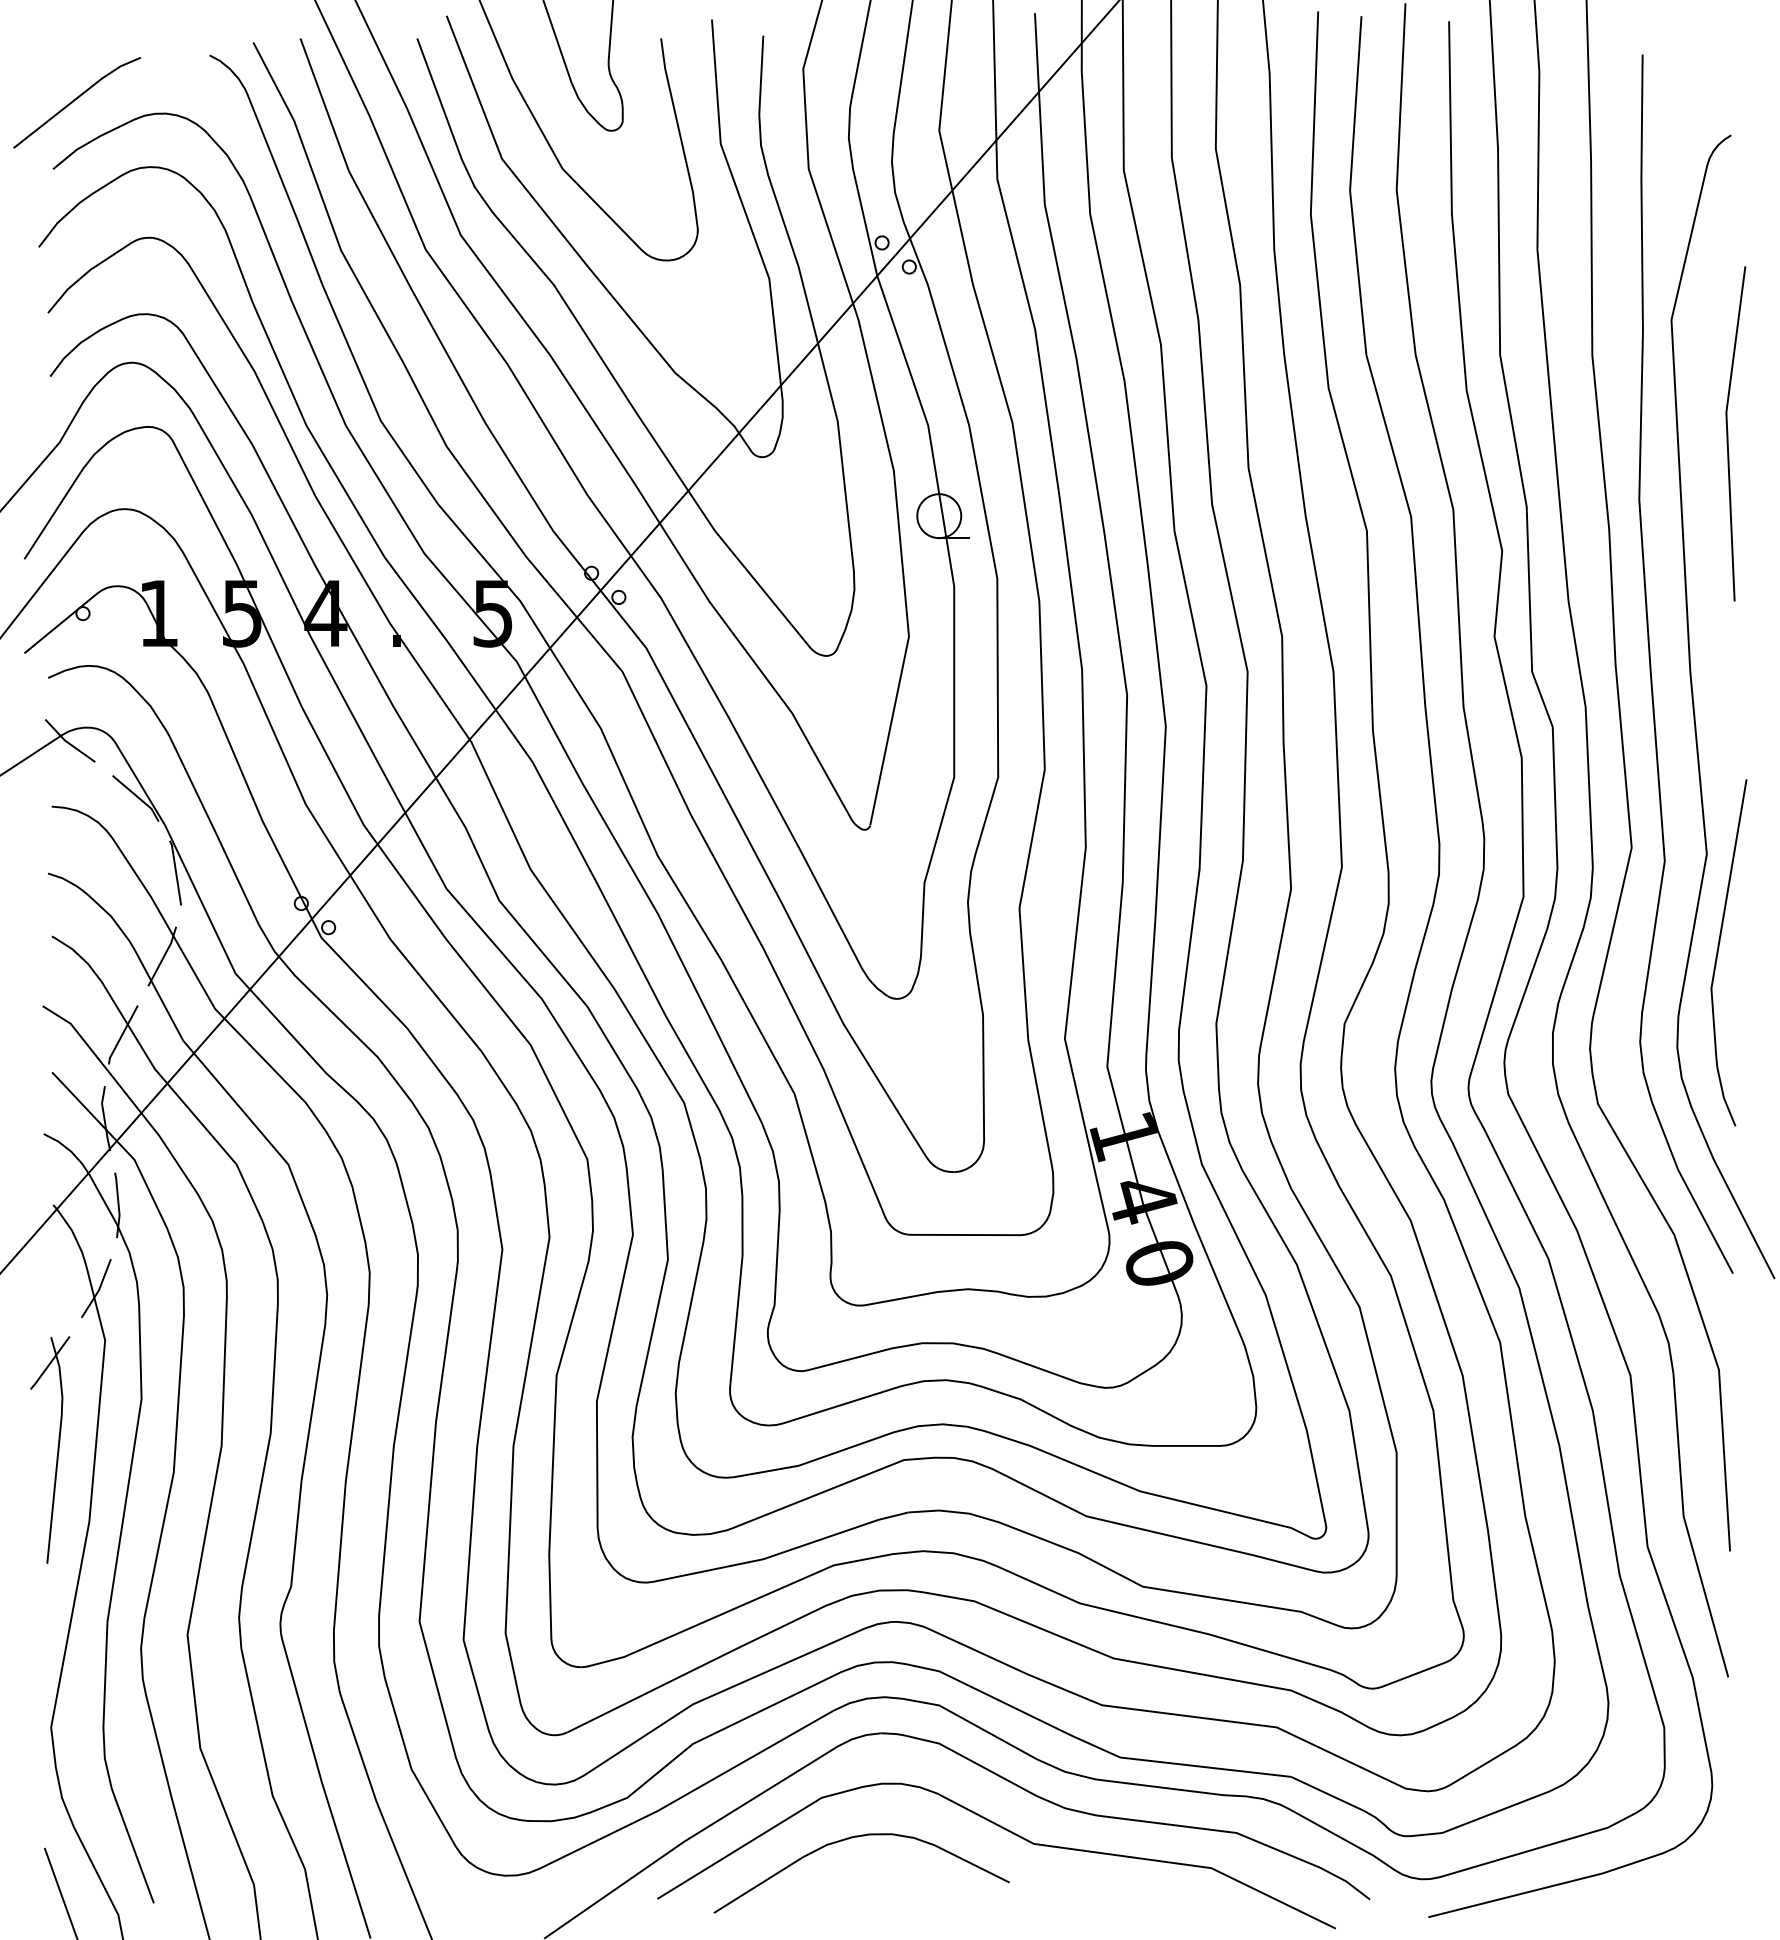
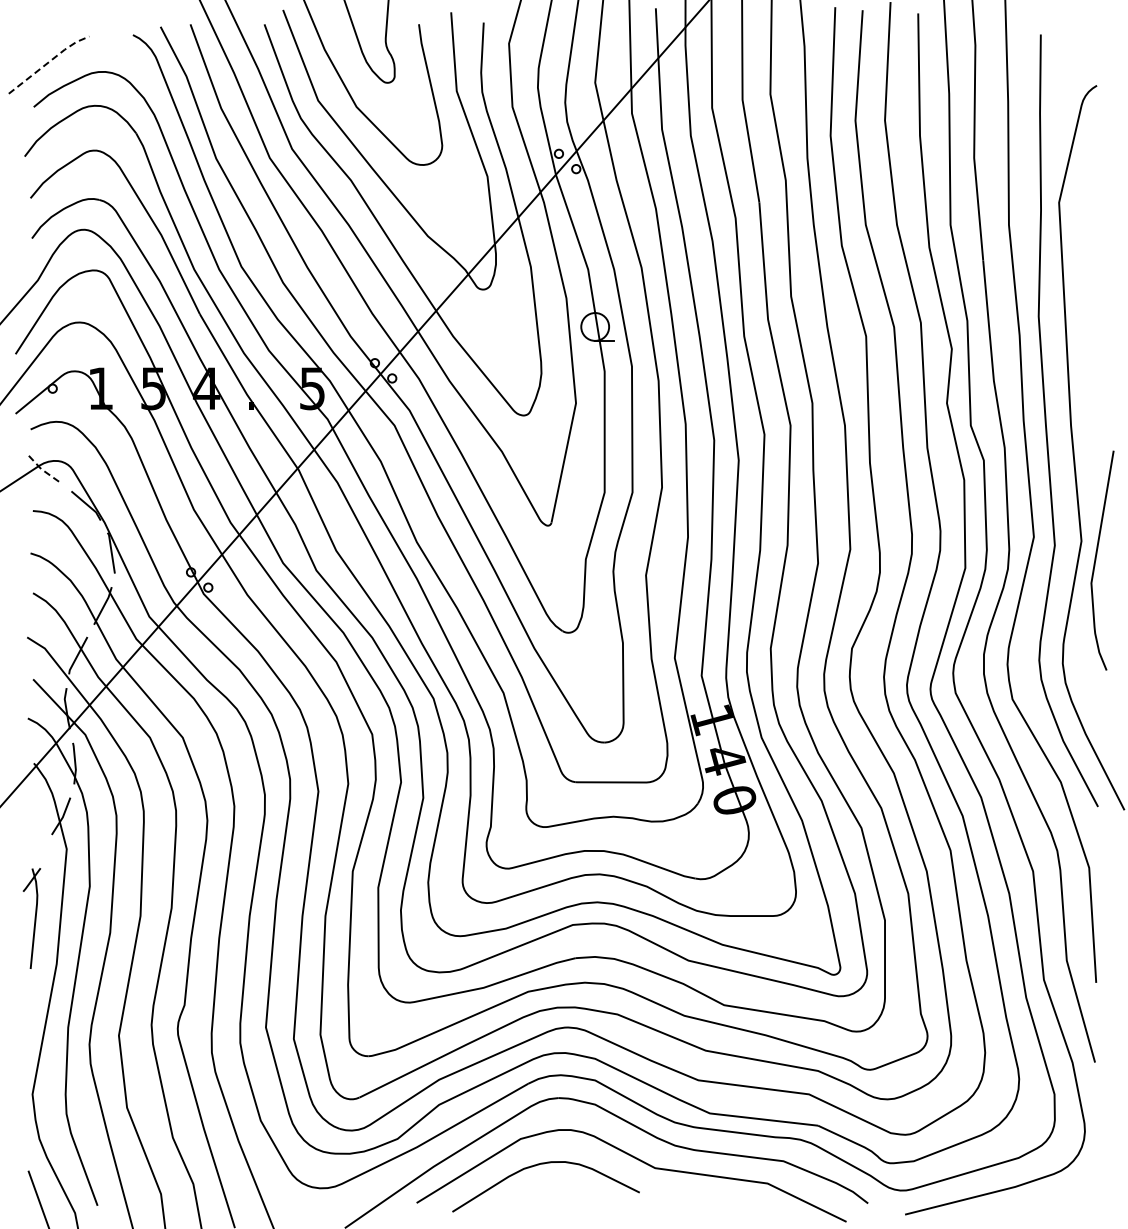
line: (77, 97) -> (49, 61), solid -> dashed
line: (1728, 433) -> (1095, 274), removed
line: (66, 742) -> (42, 470), solid -> dashed
curve: (1719, 952) -> (1096, 560), moved
part: (49, 1449) -> (31, 918), size x0.7

